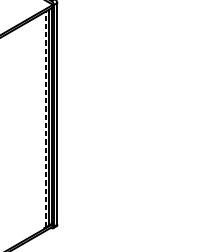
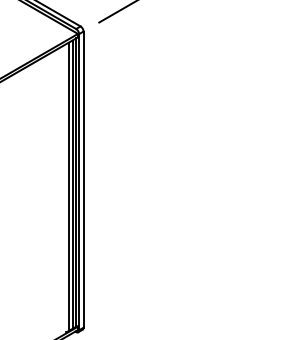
line: (45, 119) -> (68, 186), dashed -> solid

